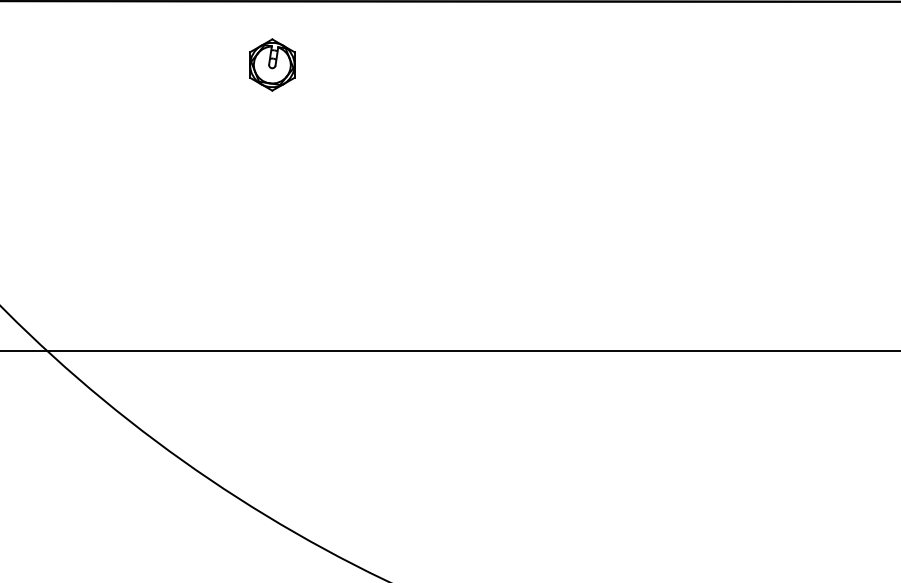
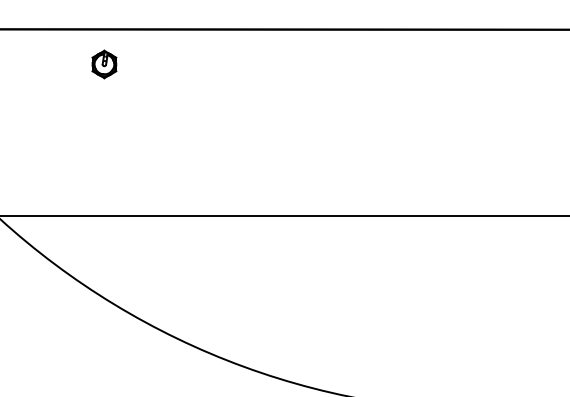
part: (272, 65) -> (104, 64), moved

